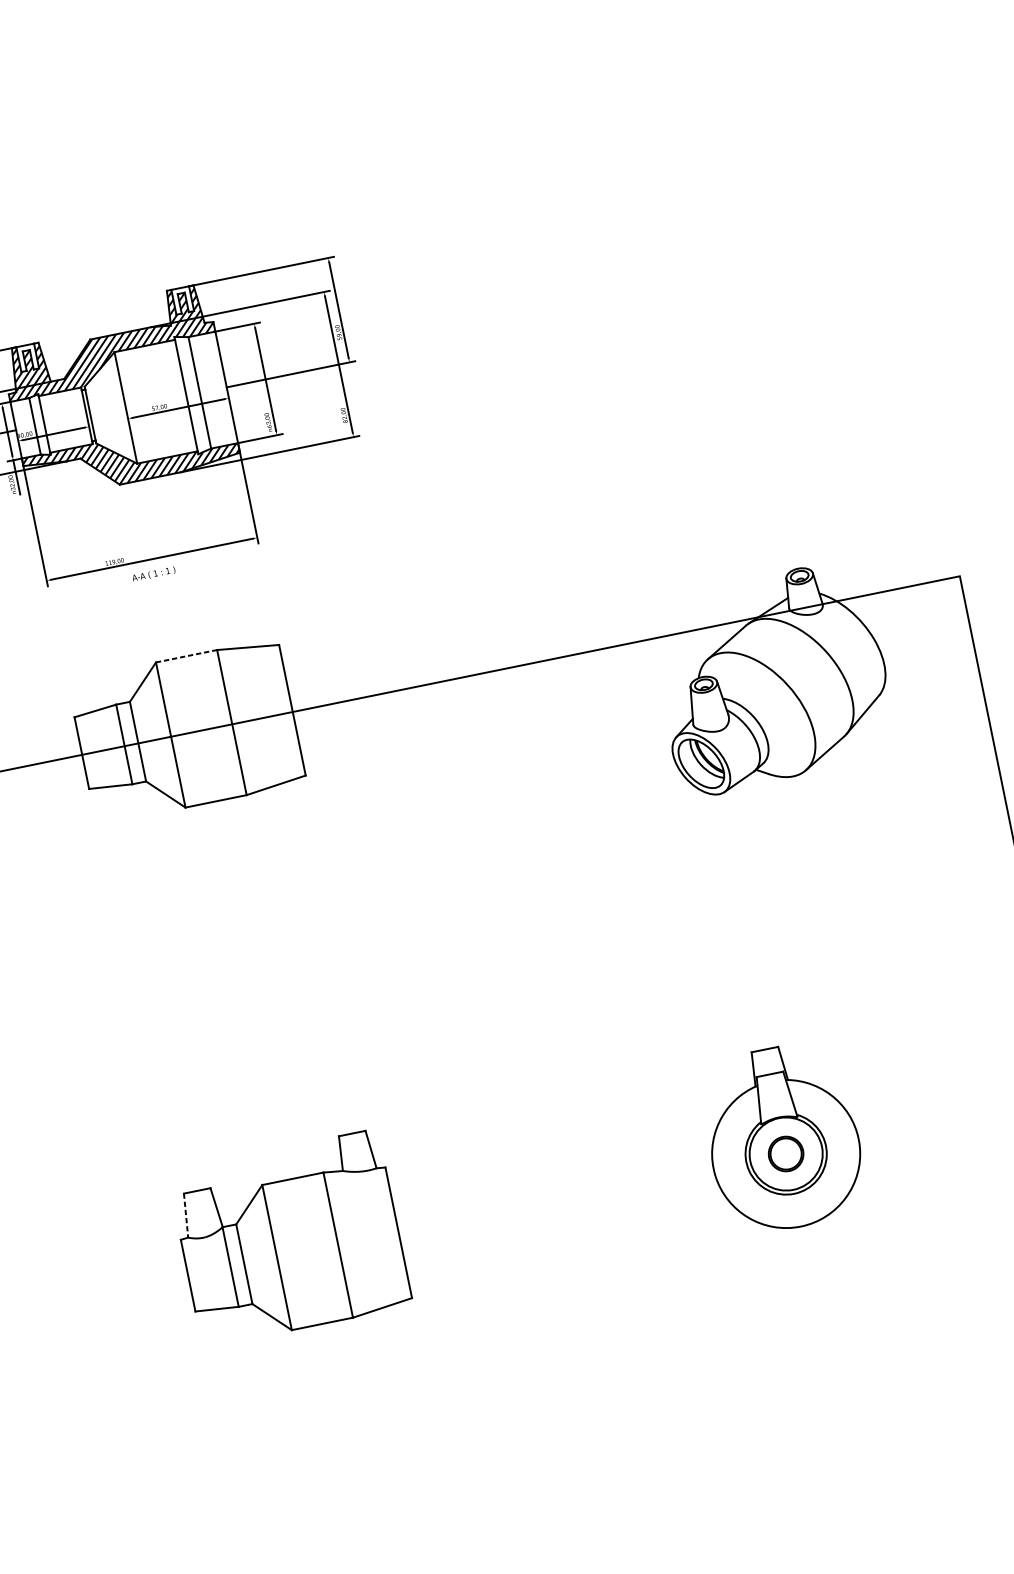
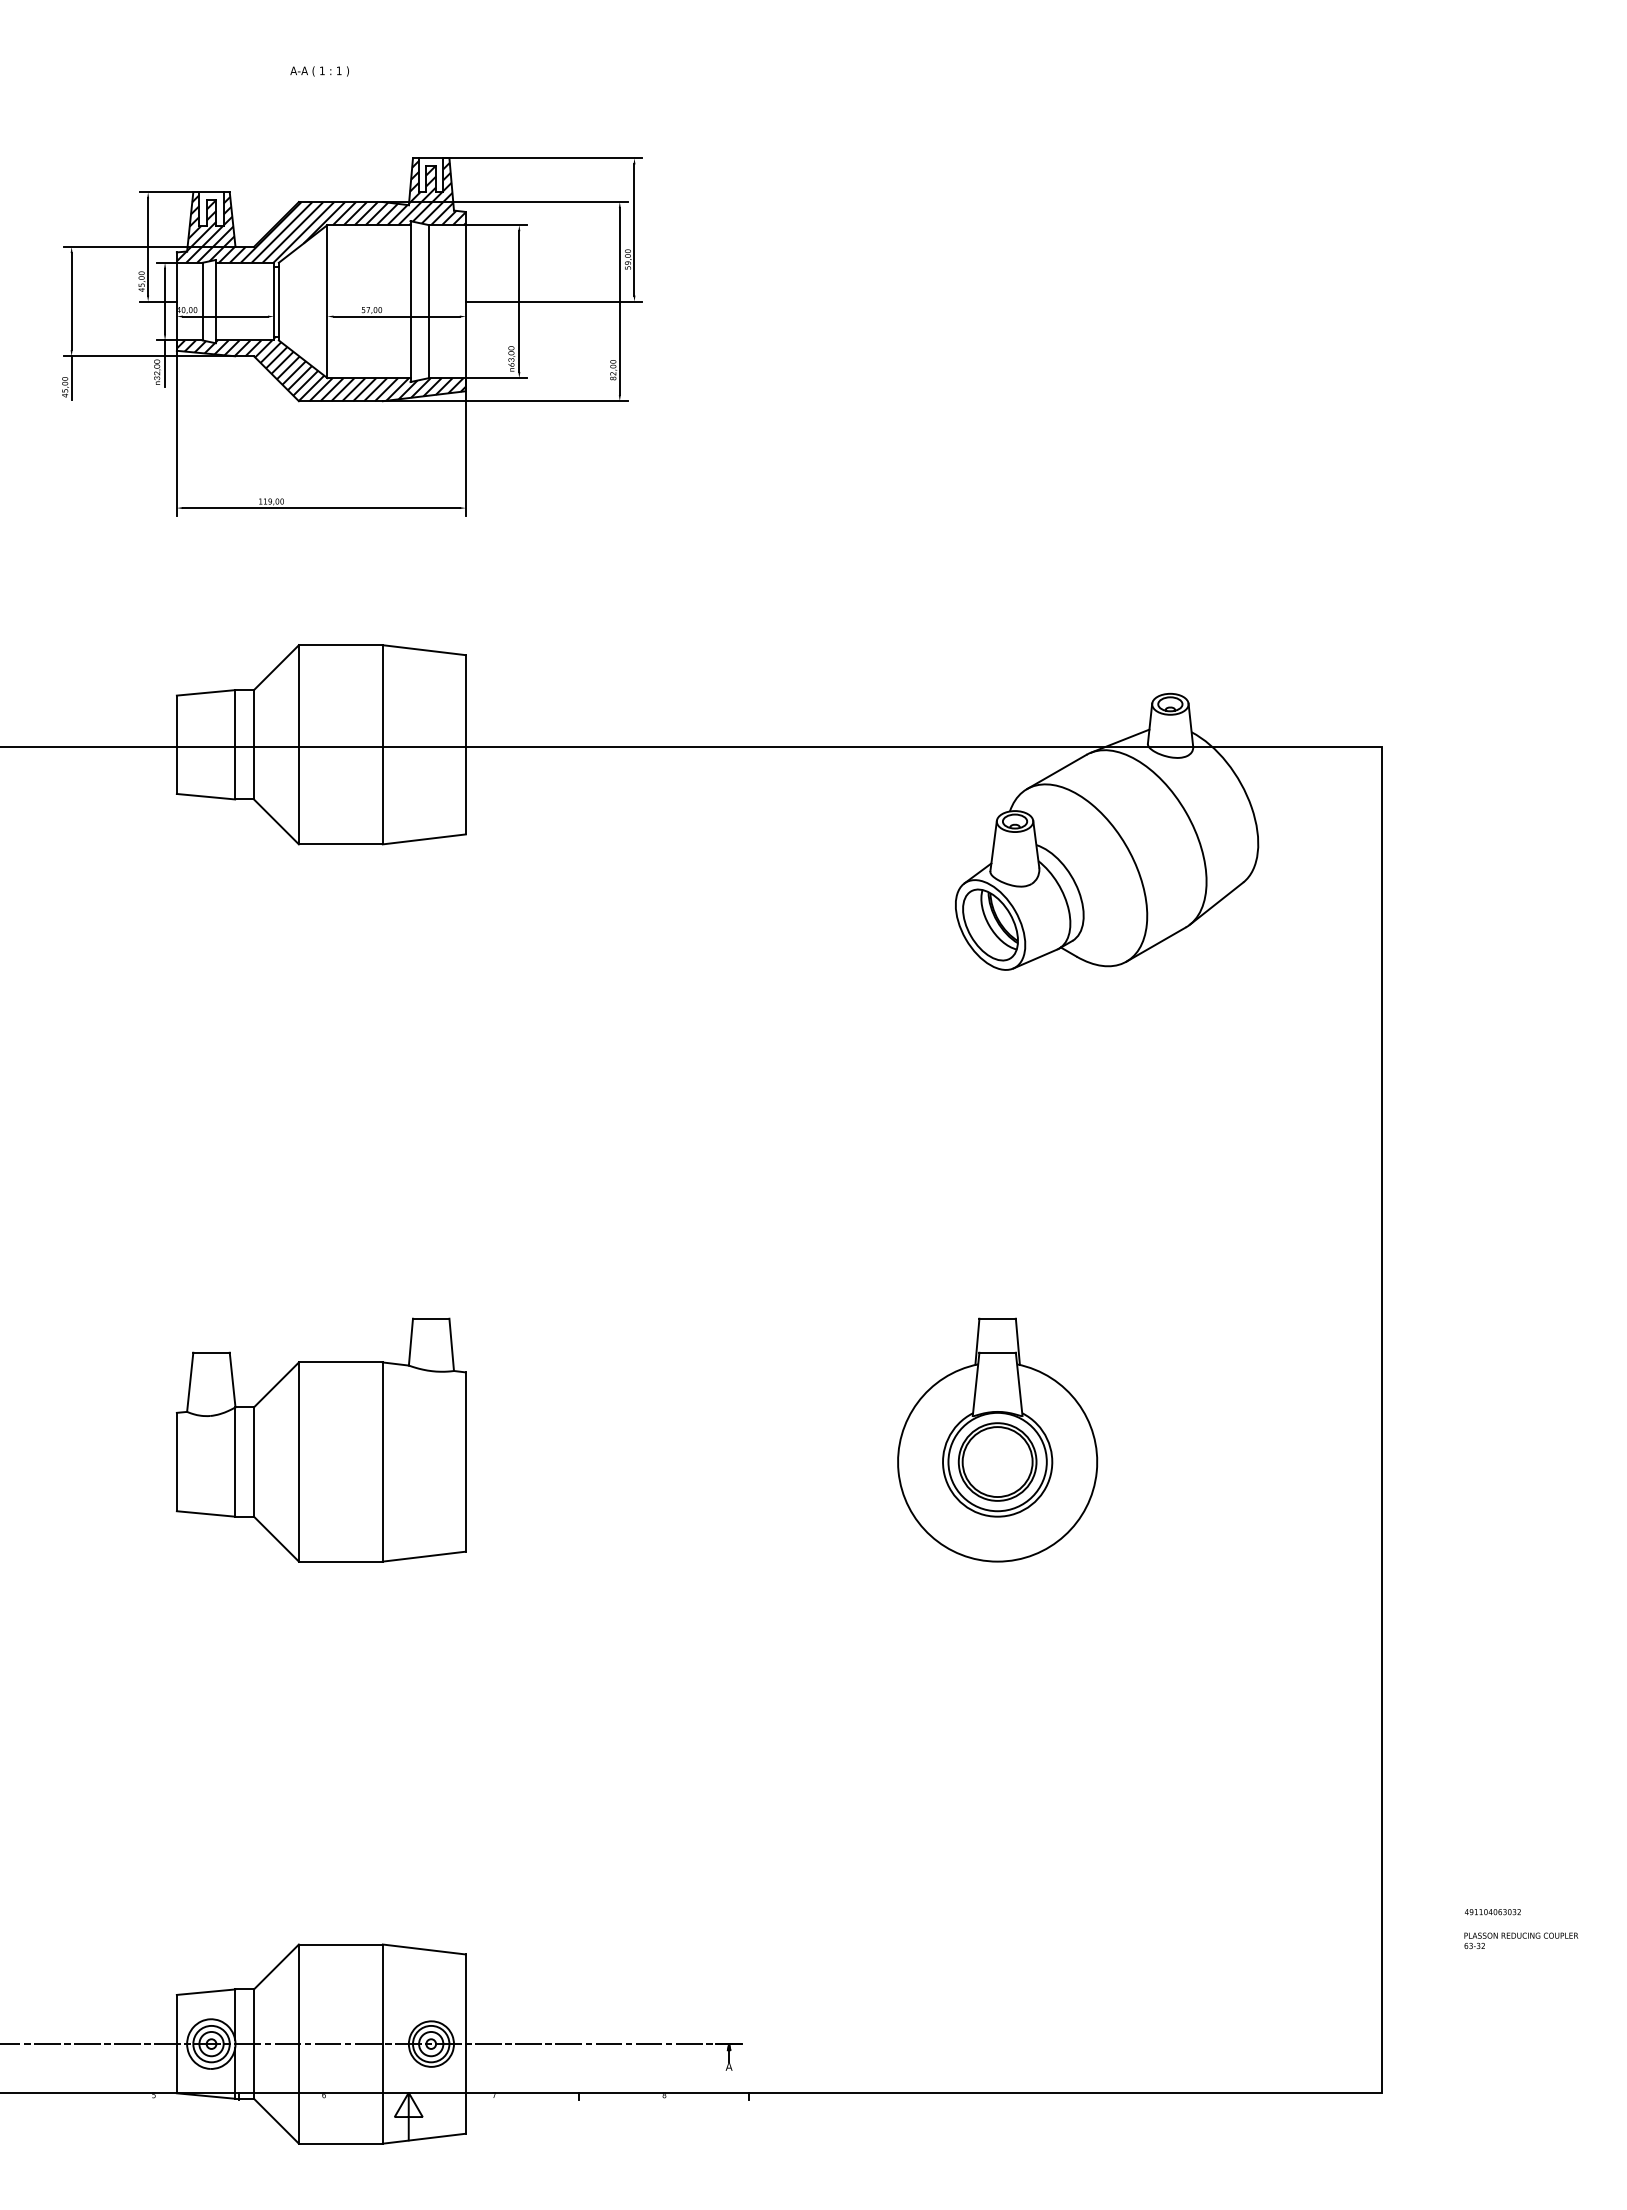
text: (153, 574) -> (319, 71), moved
line: (186, 656) -> (340, 645), dashed -> solid
part: (785, 1153) -> (997, 1461), size x1.67
line: (186, 1215) -> (190, 1382), dashed -> solid

